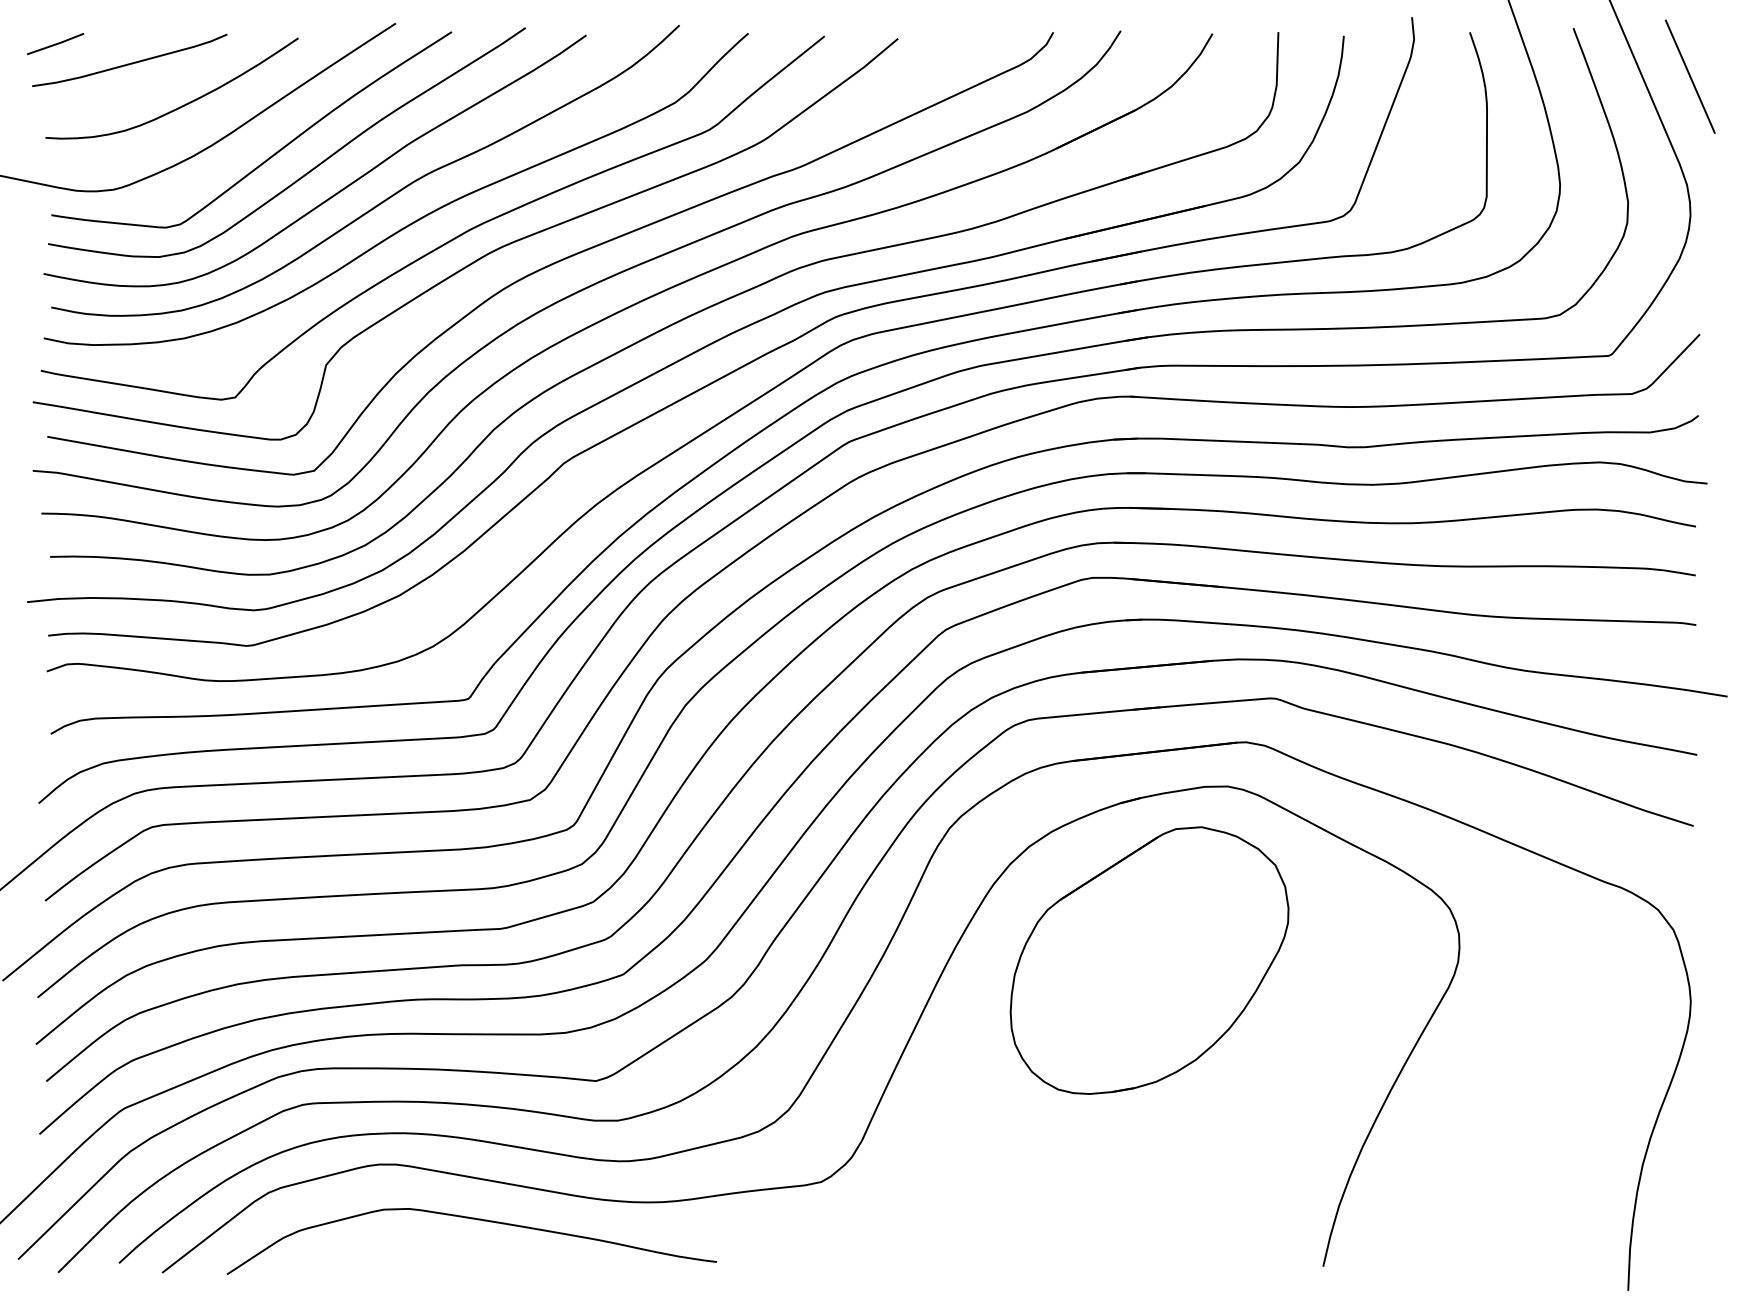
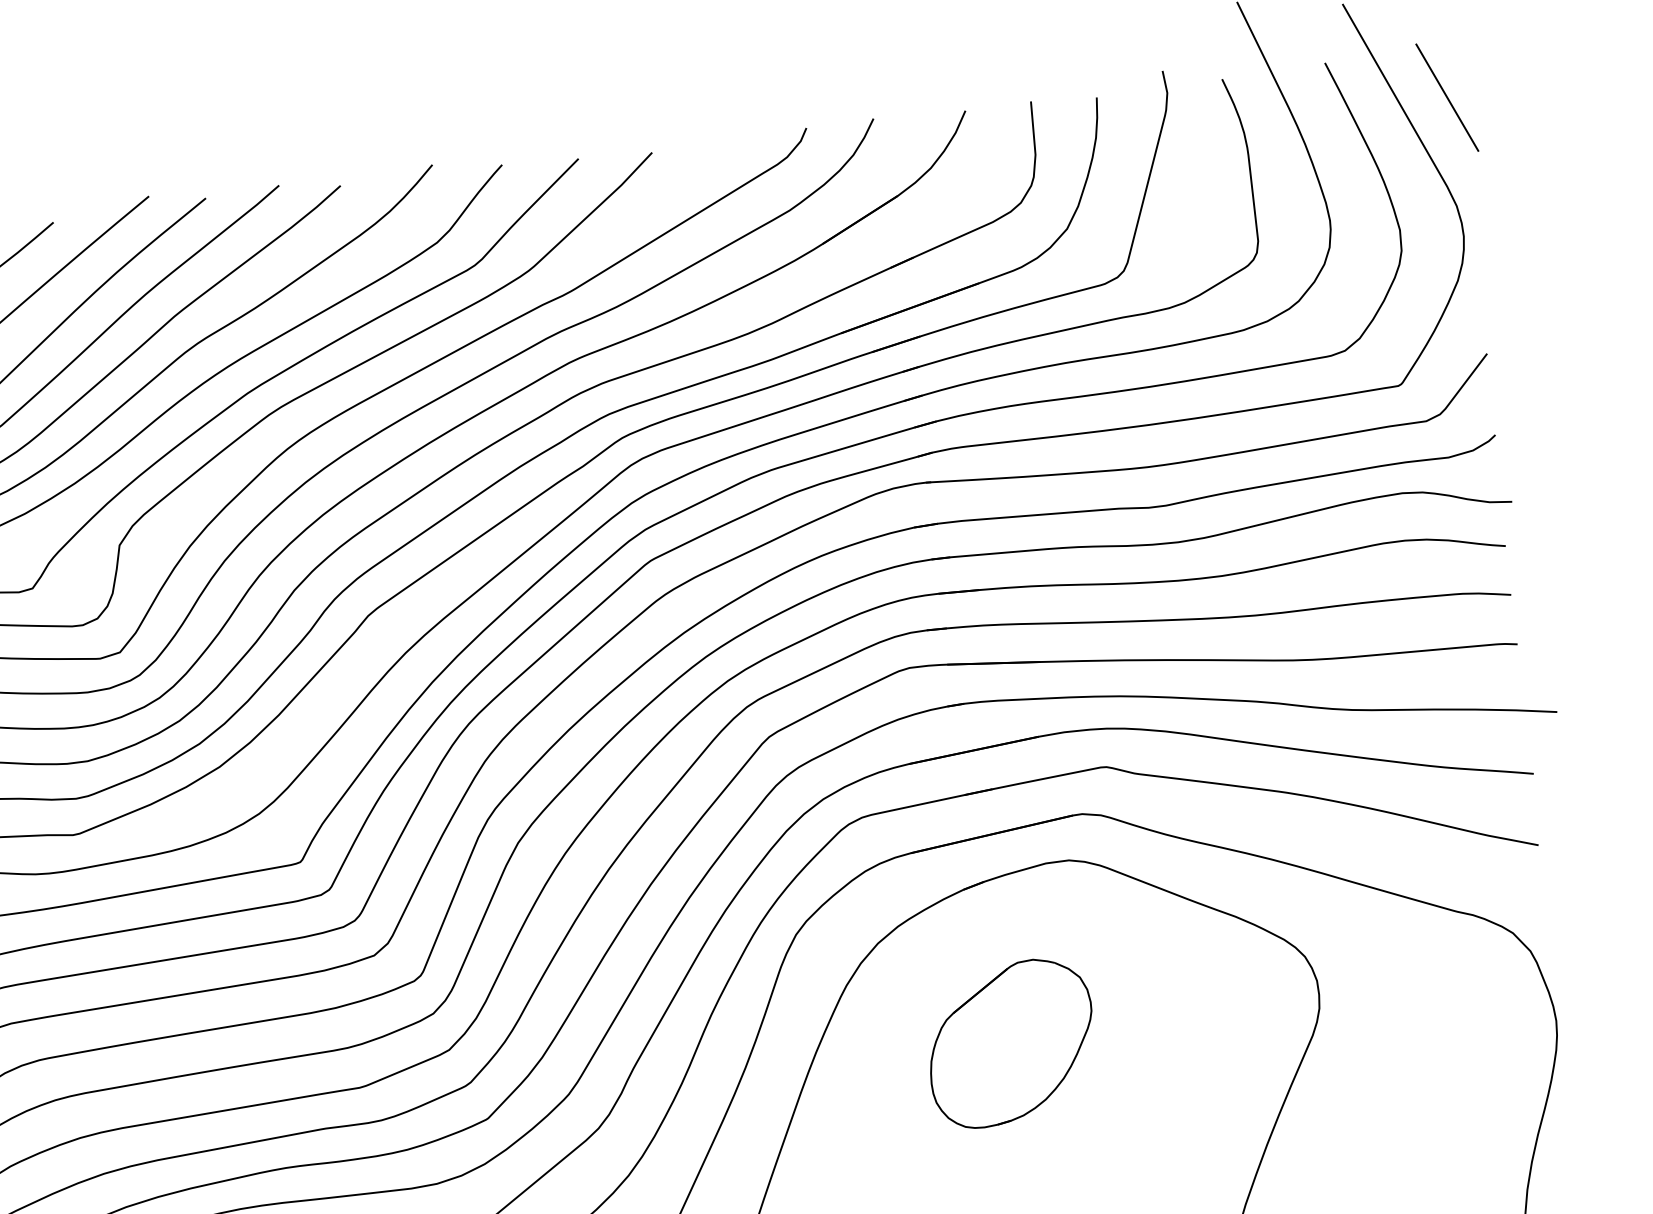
part: (1149, 960) -> (1011, 1043), size x0.6

